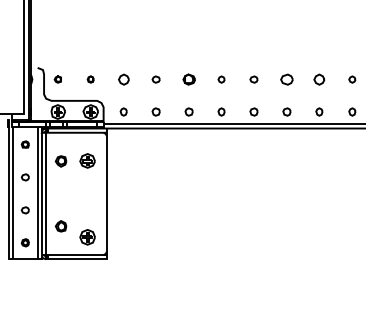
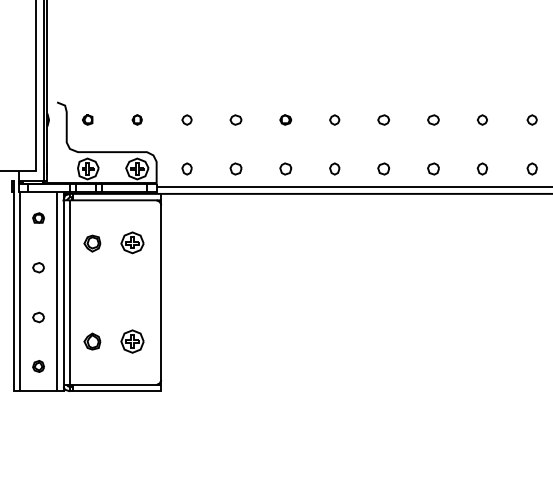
part: (123, 79) -> (186, 119), size x0.62
part: (188, 79) -> (284, 119), size x0.62
part: (286, 79) -> (432, 119), size x0.62
part: (319, 79) -> (482, 119), size x0.62
part: (87, 237) -> (132, 341), moved

